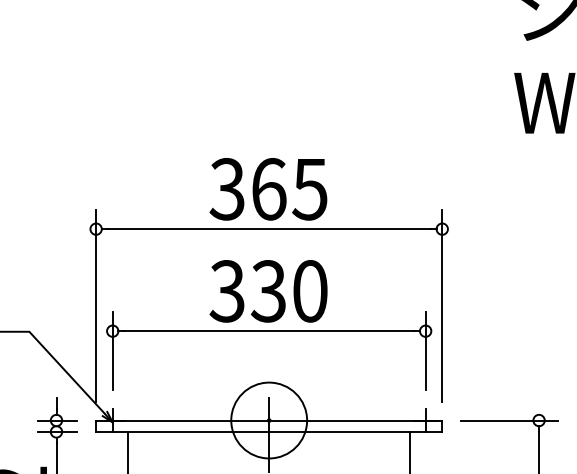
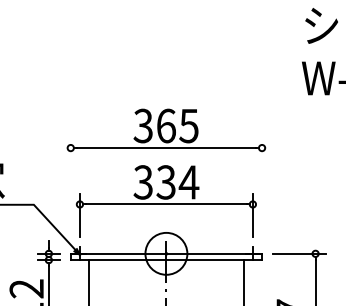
text: (309, 291) -> (188, 182), 330 -> 334
line: (95, 305) -> (70, 190), removed
line: (443, 305) -> (262, 190), removed

